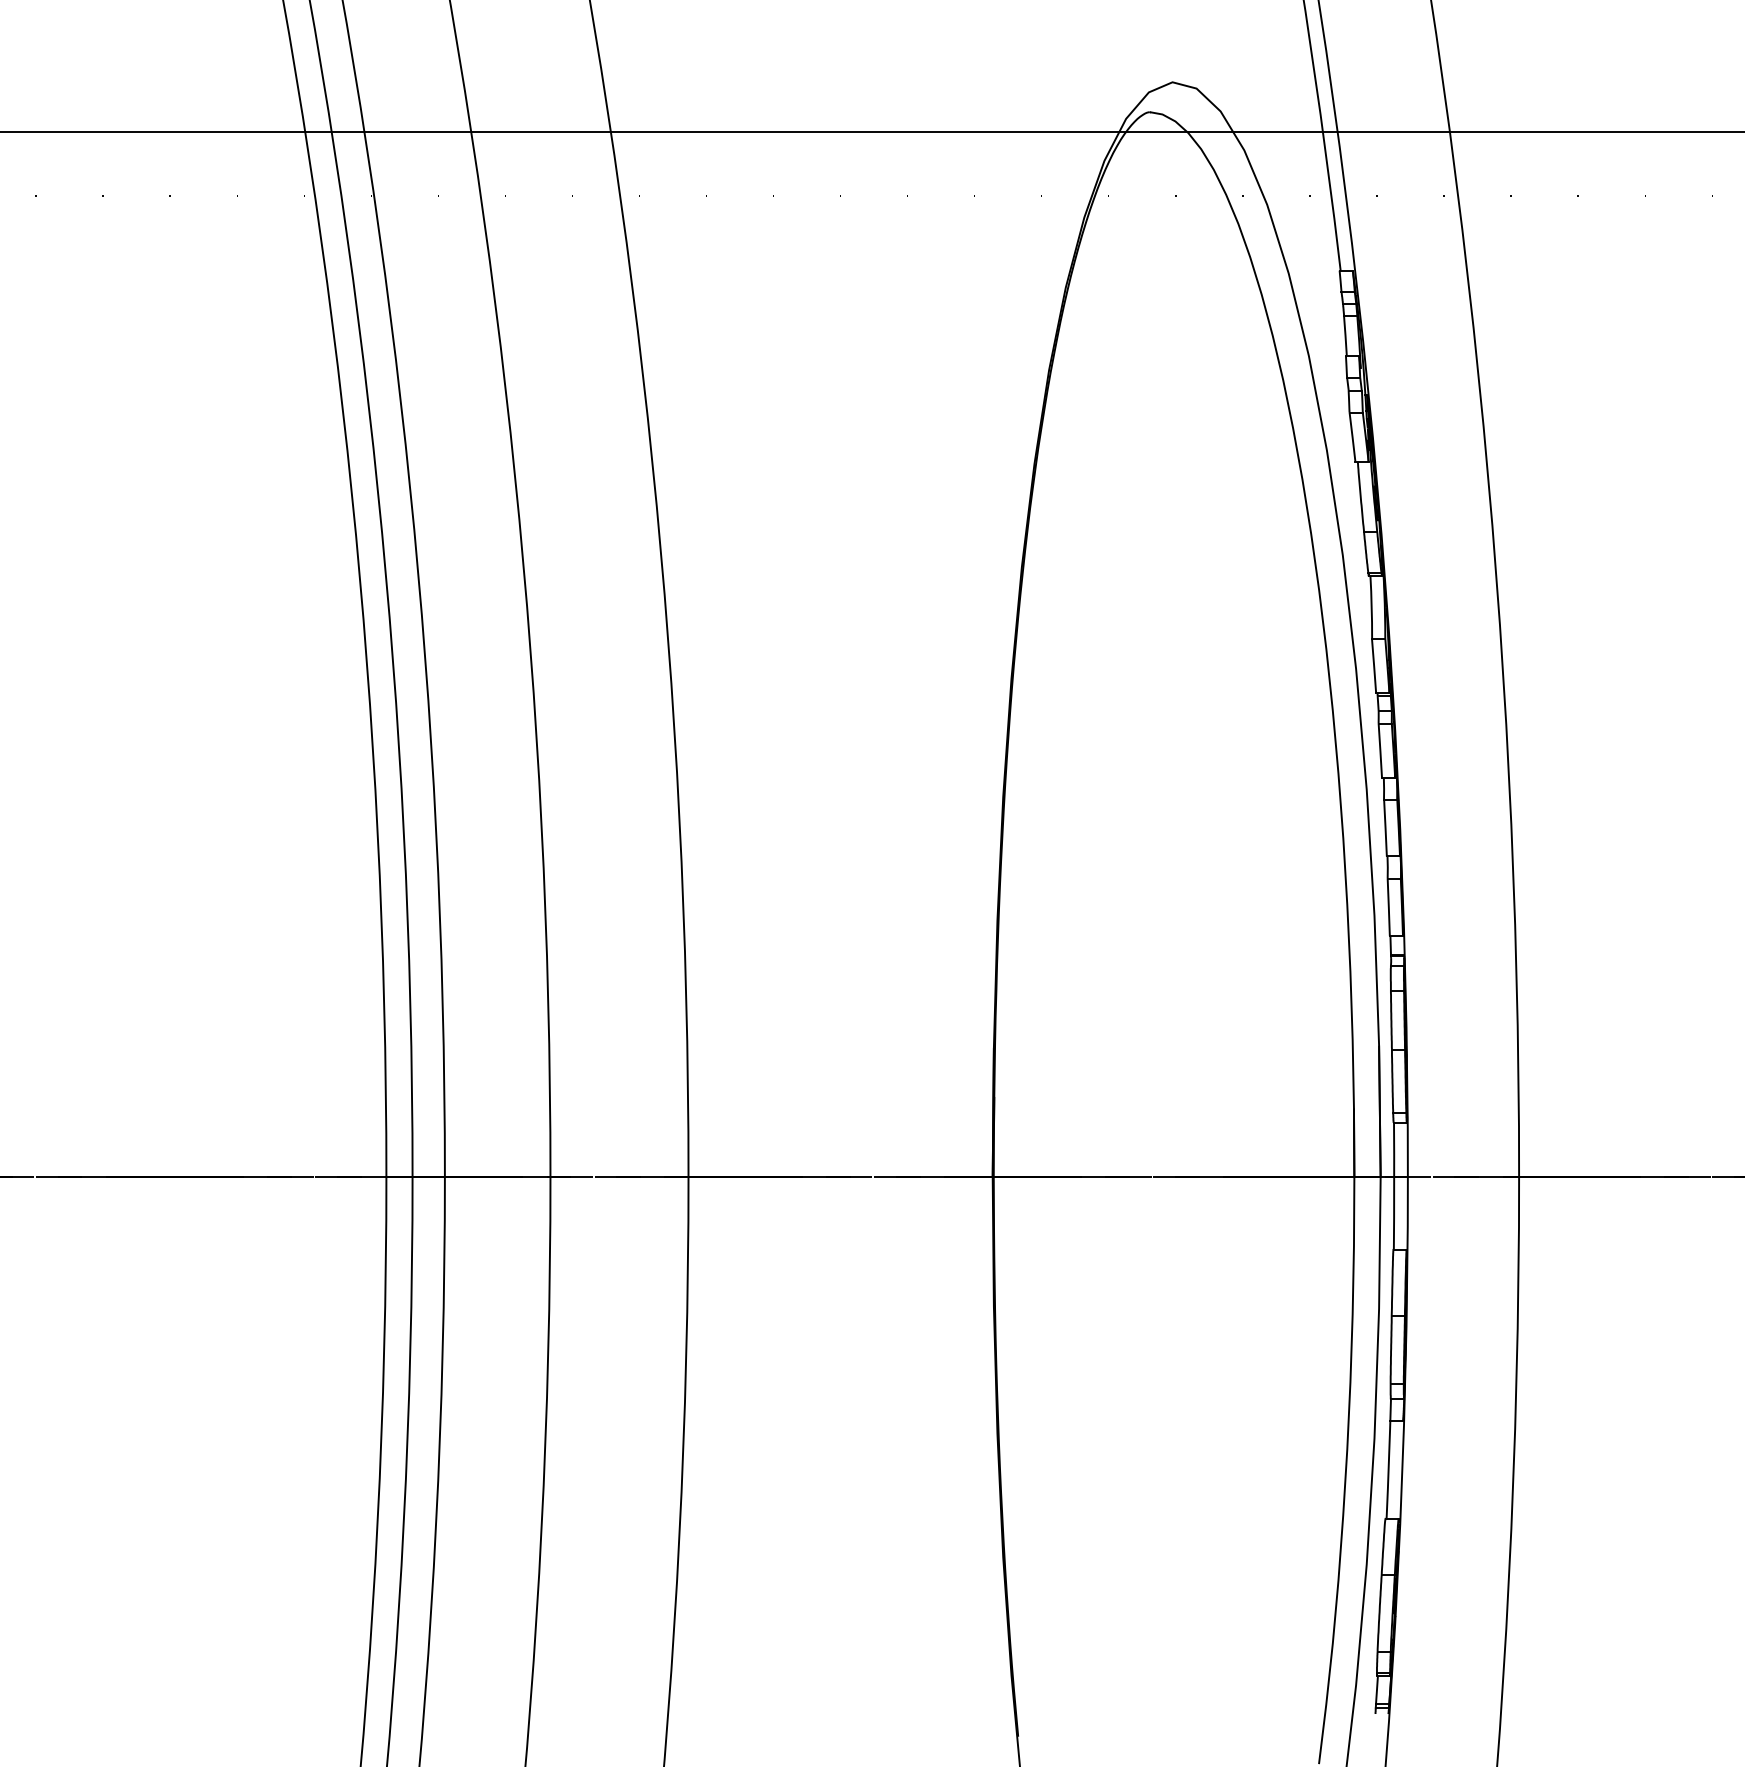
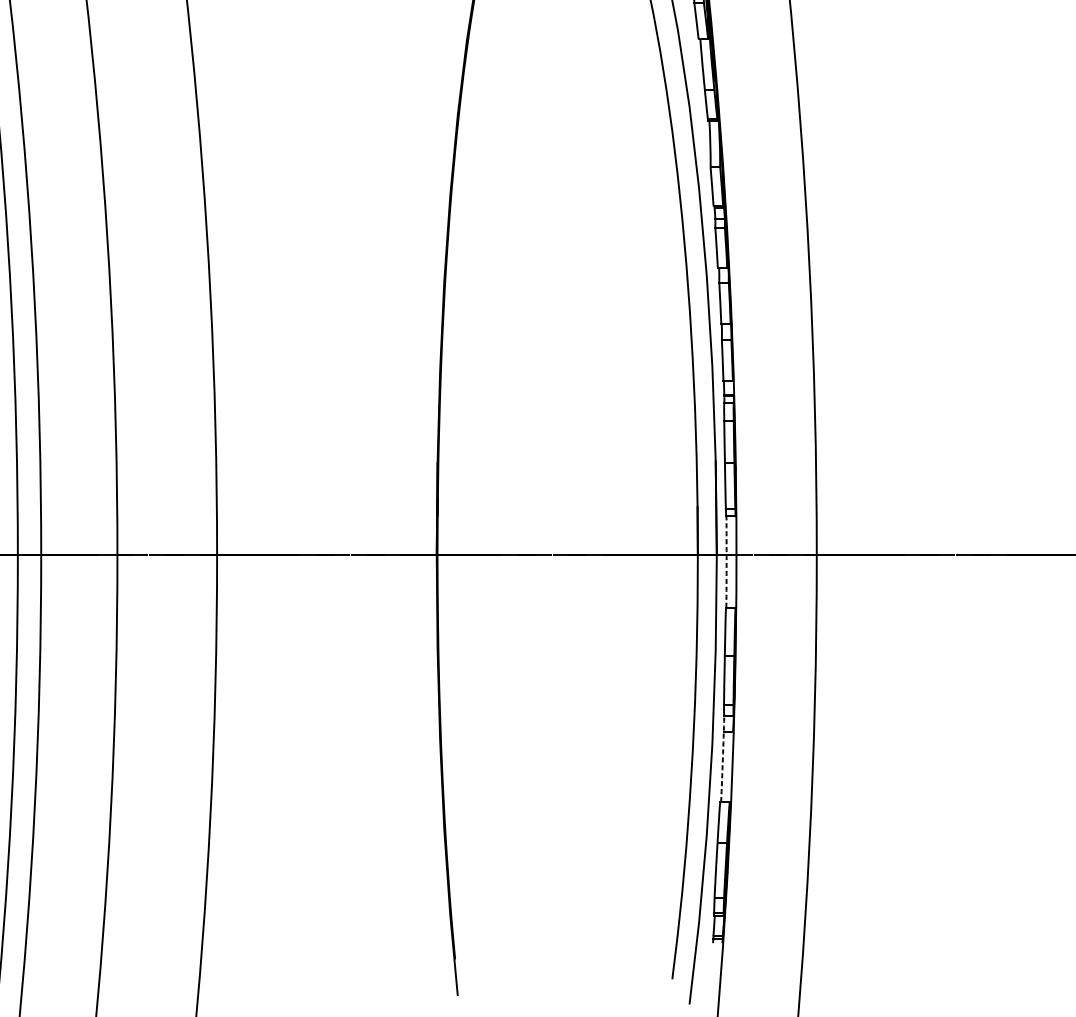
arc: (1394, 1186) -> (726, 562), solid -> dashed
arc: (1389, 1459) -> (723, 759), solid -> dashed

